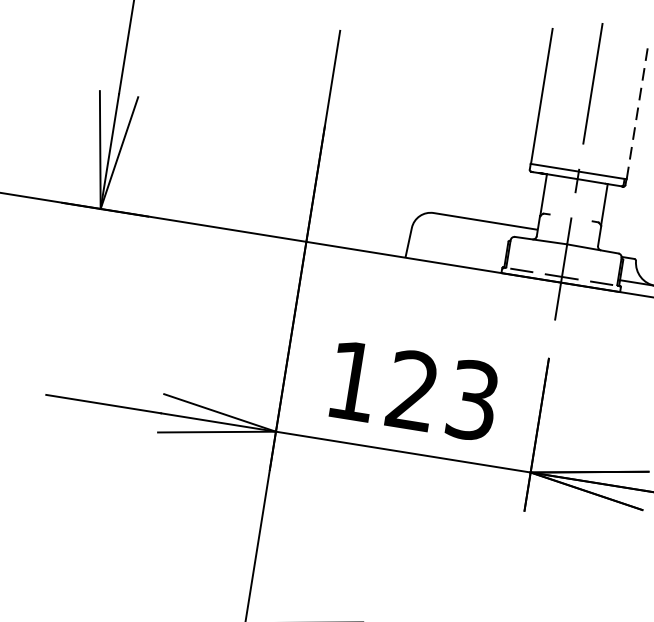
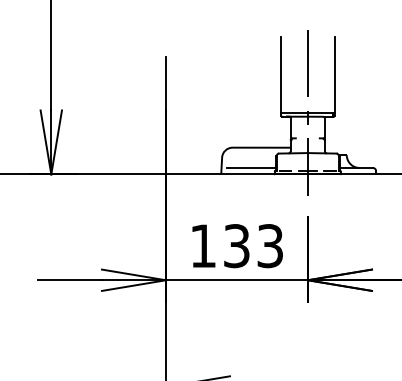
line: (637, 111) -> (334, 74), dashed -> solid
line: (459, 253) -> (250, 167), added
text: (412, 391) -> (236, 246), 123 -> 133

